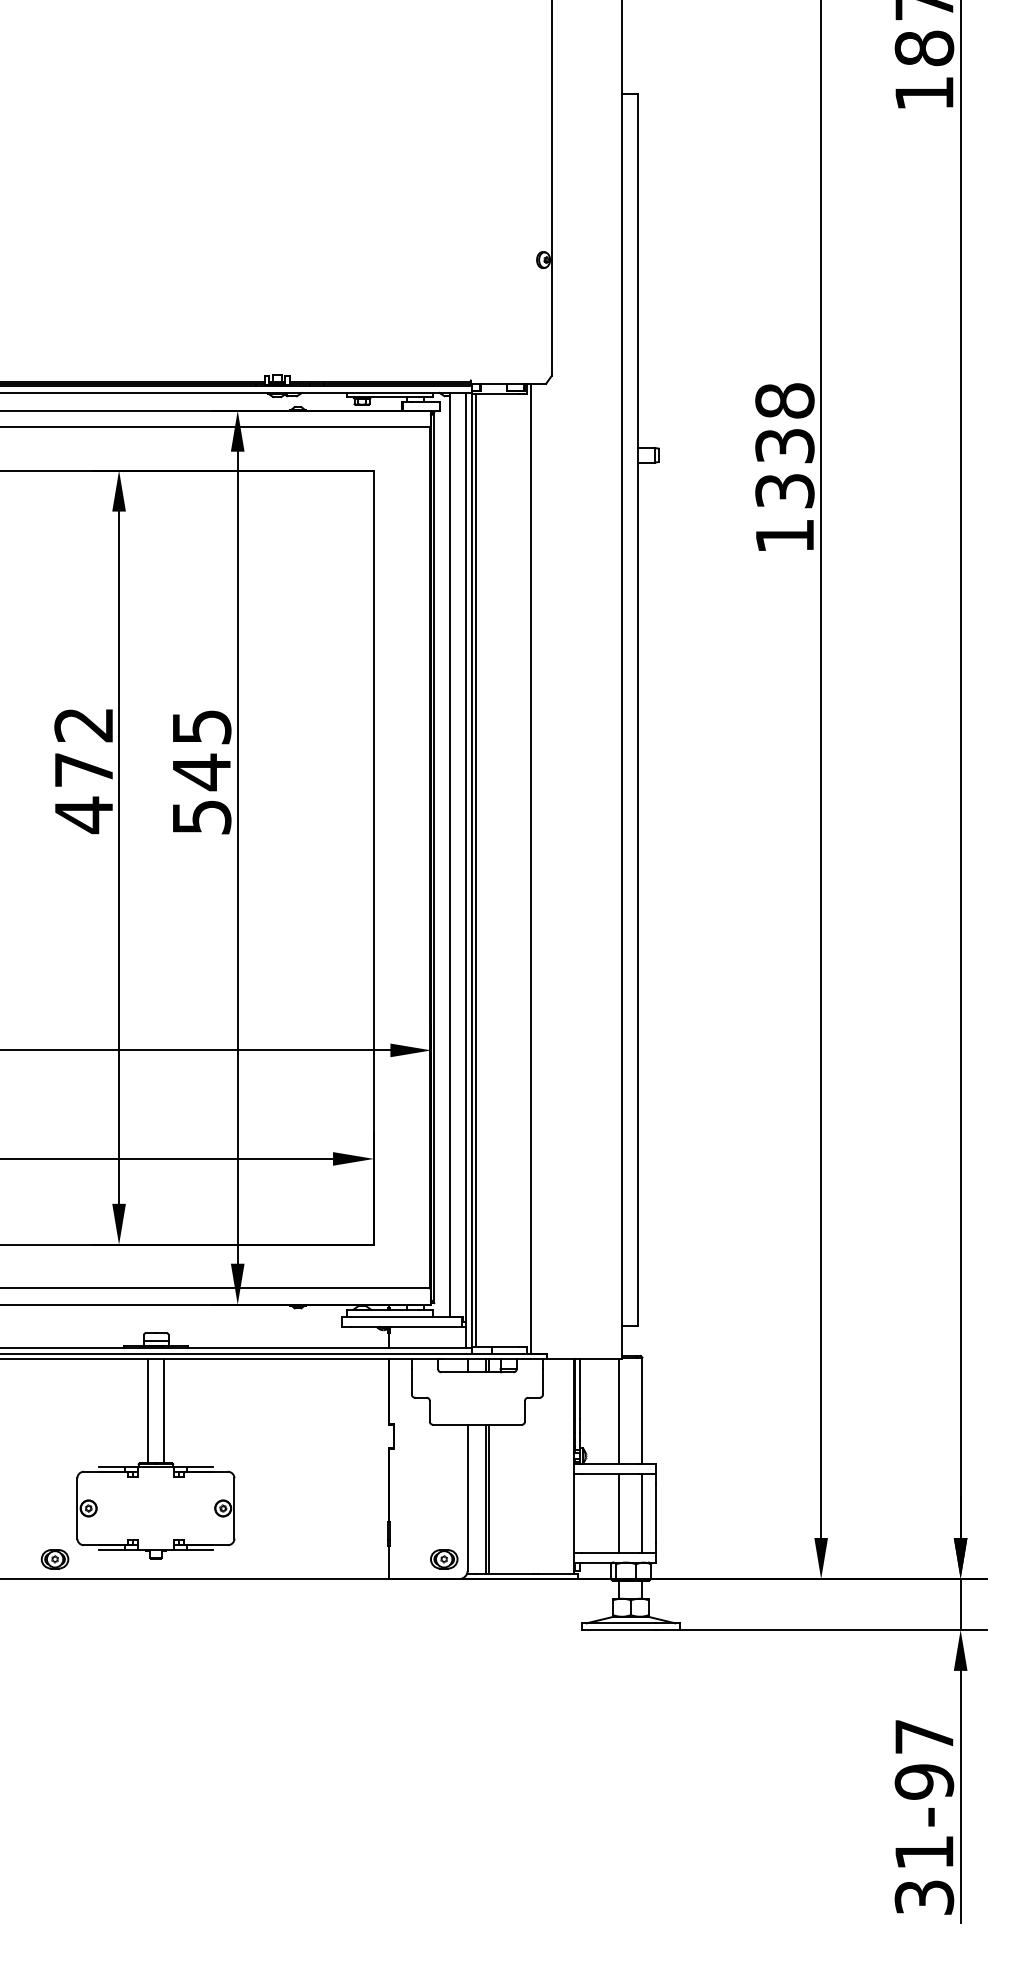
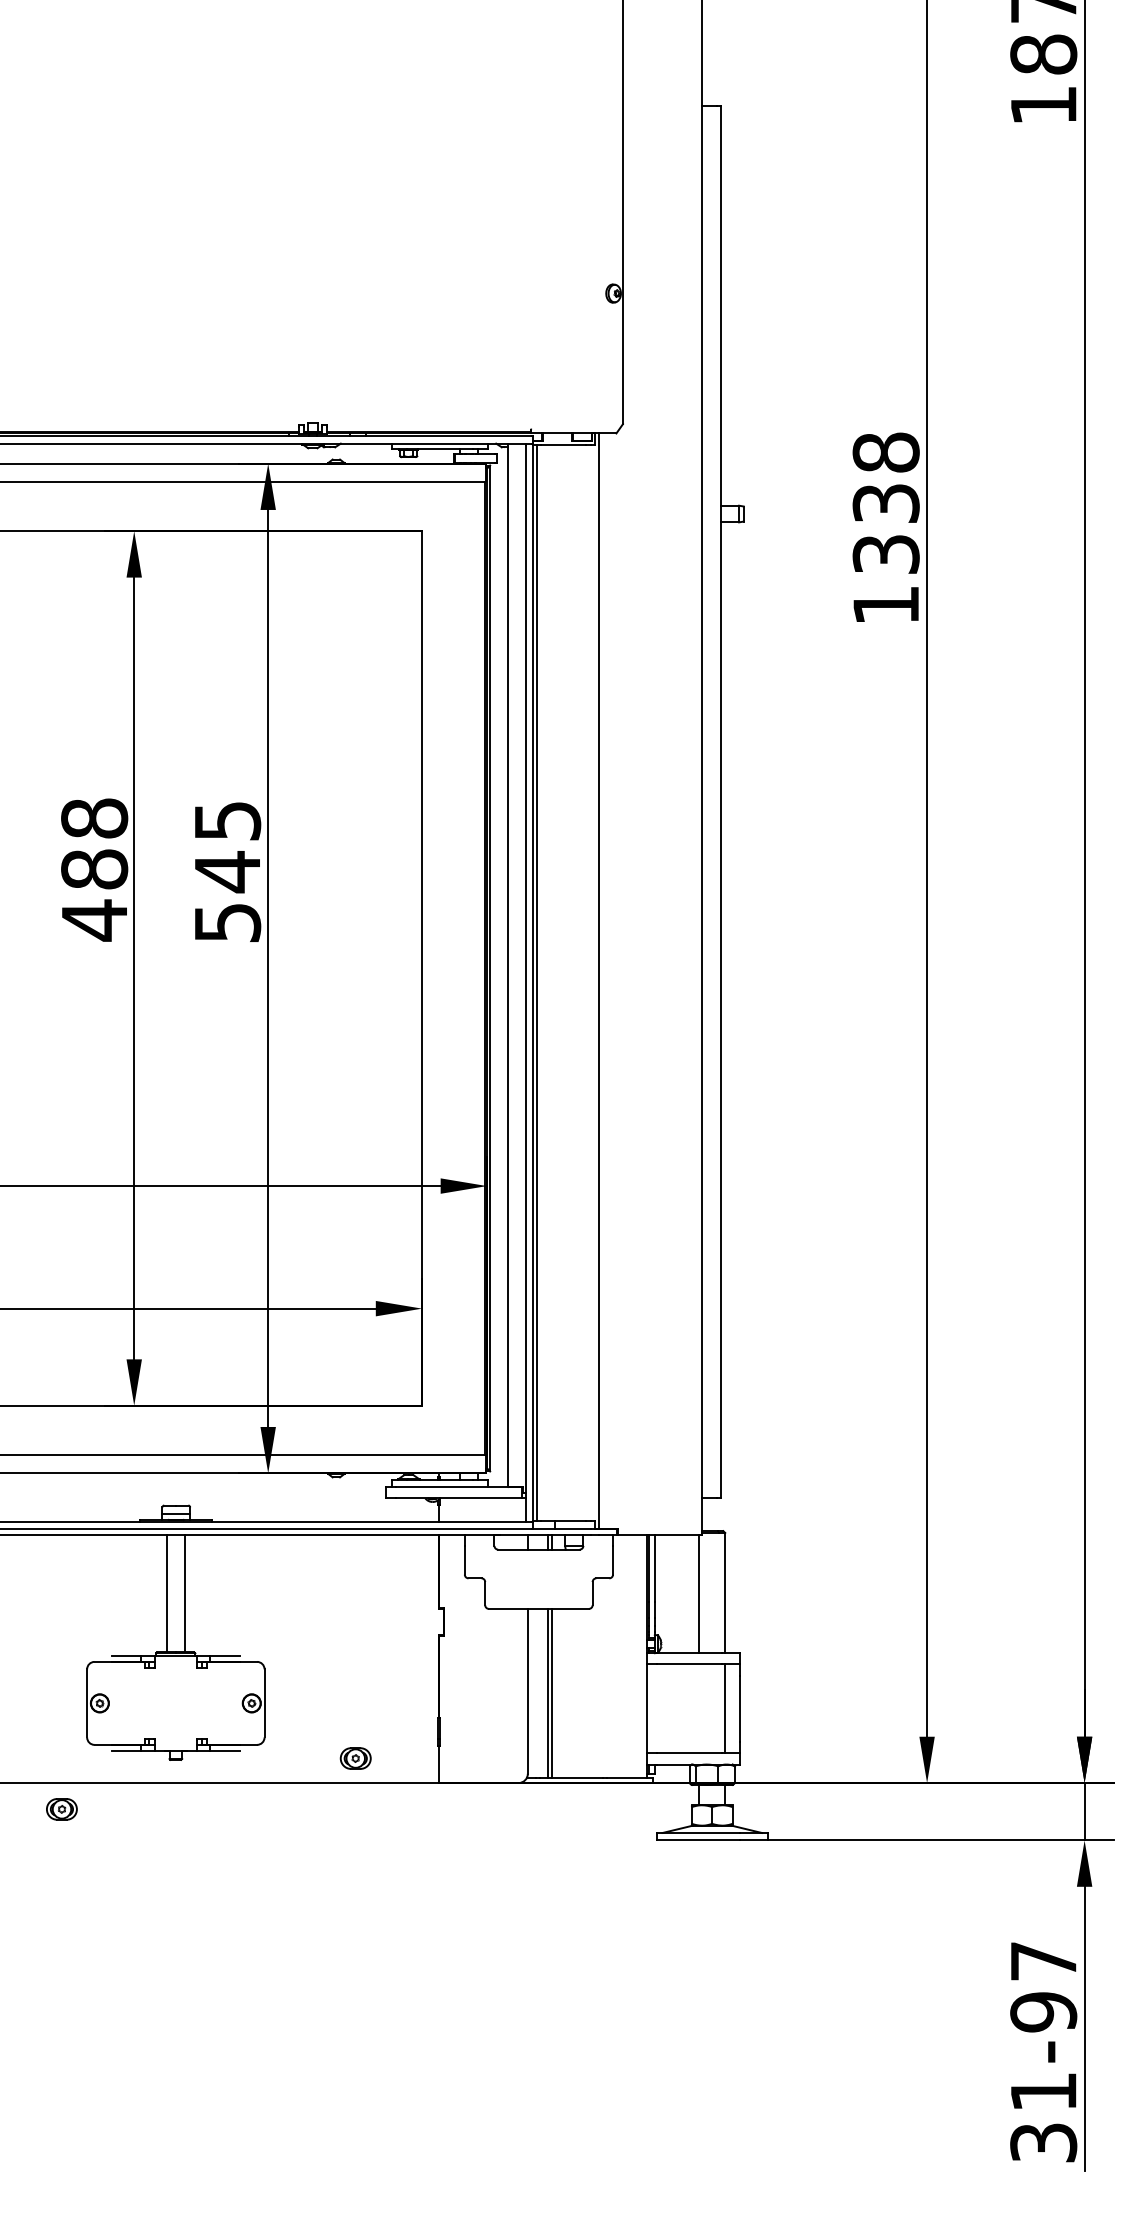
text: (83, 747) -> (94, 844), 472 -> 488
line: (619, 1513) -> (699, 1709), removed
part: (54, 1559) -> (61, 1809), moved
part: (444, 1559) -> (356, 1758), moved

